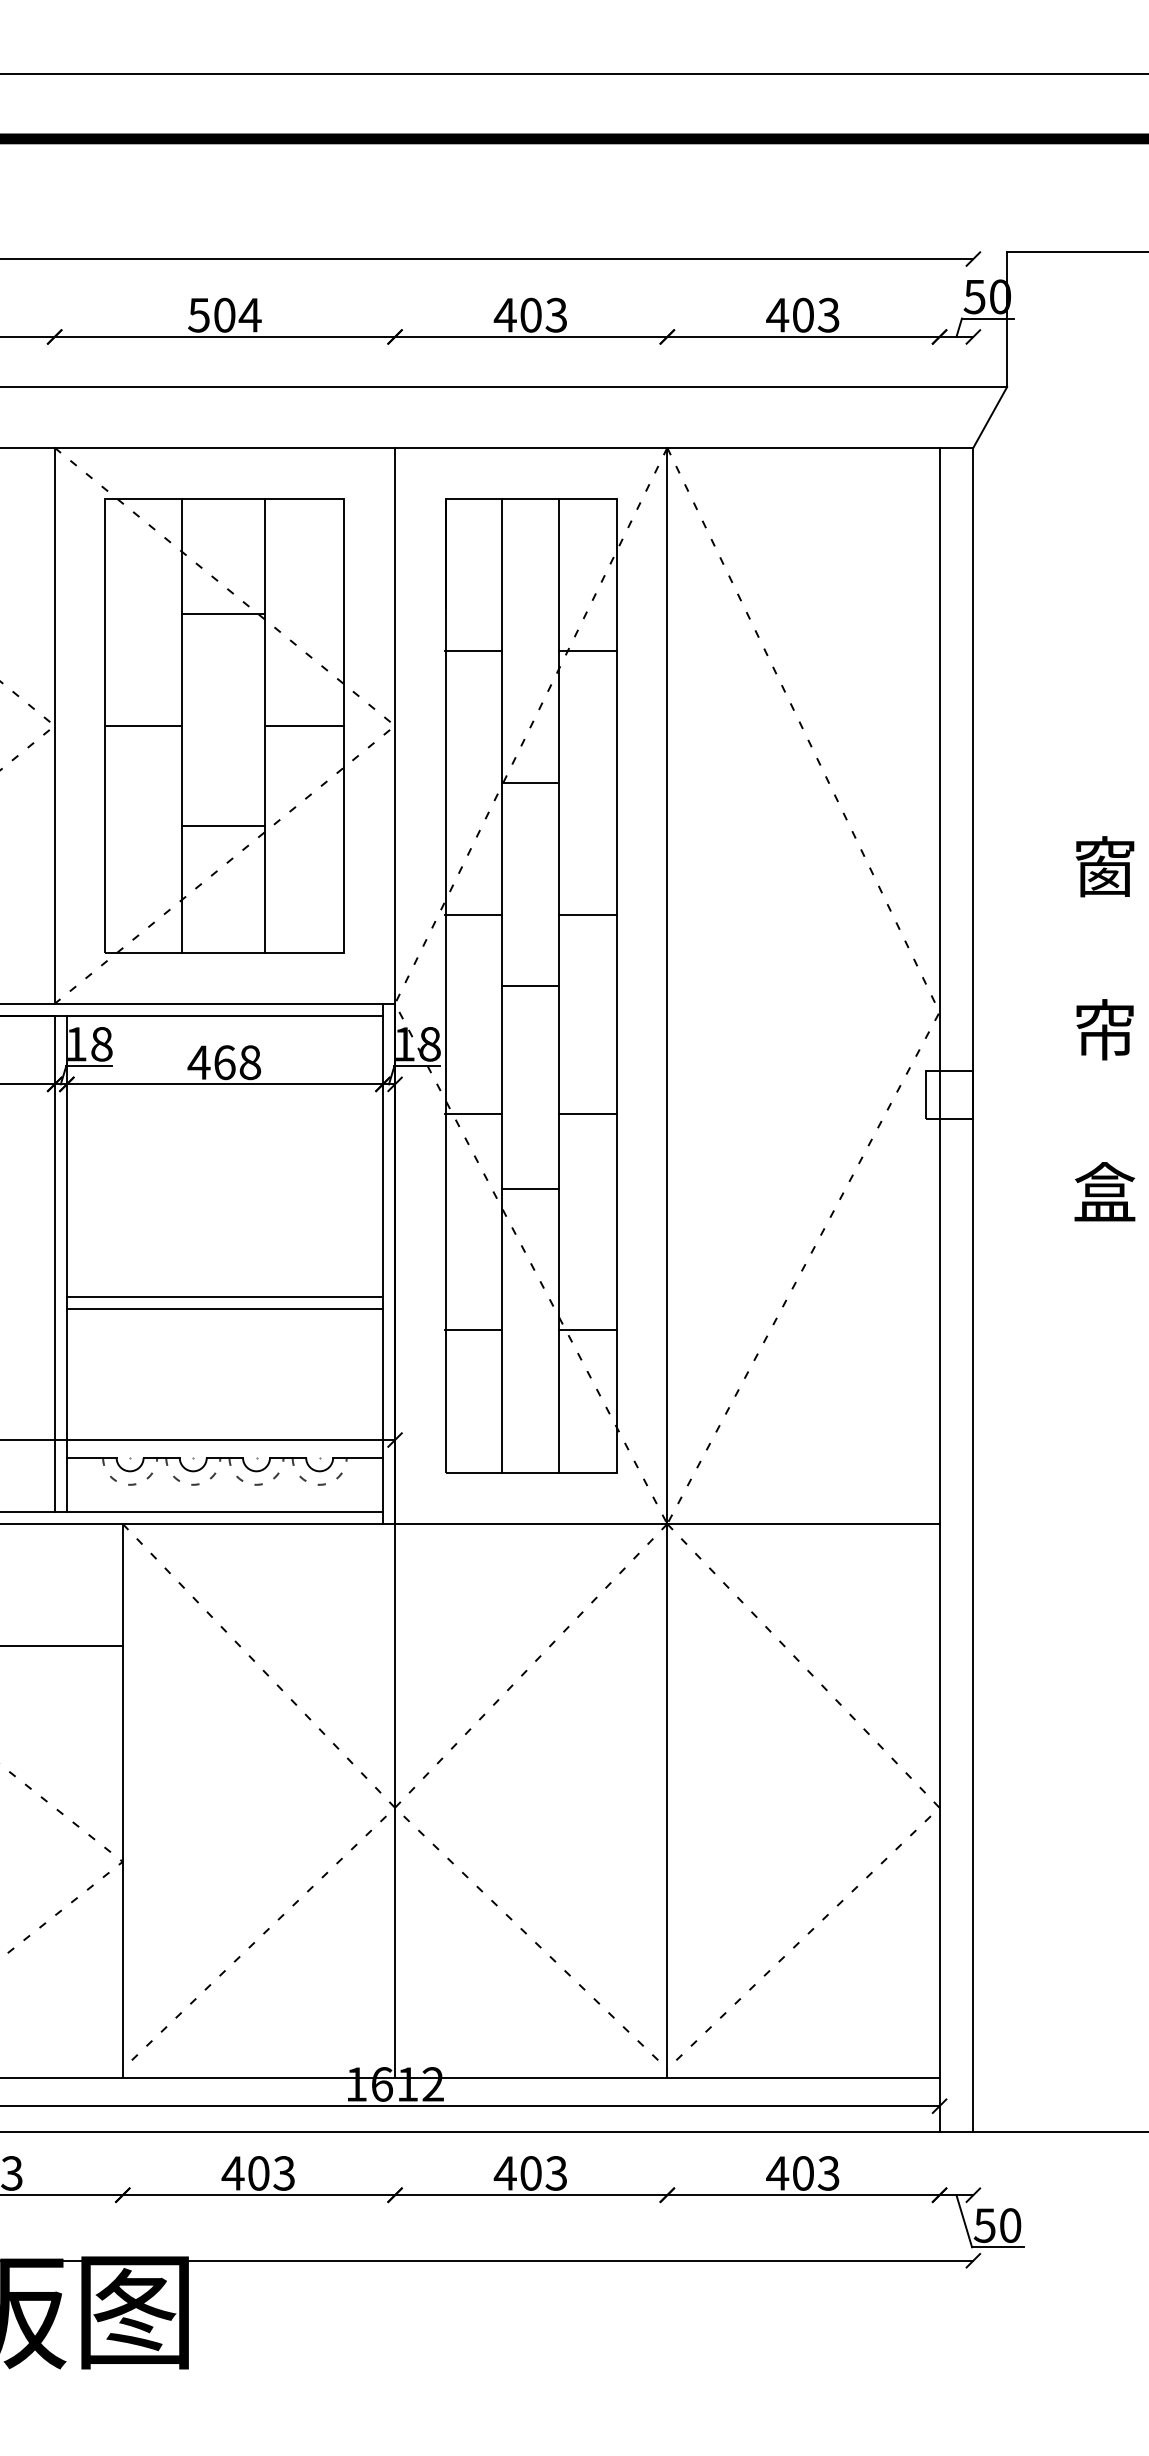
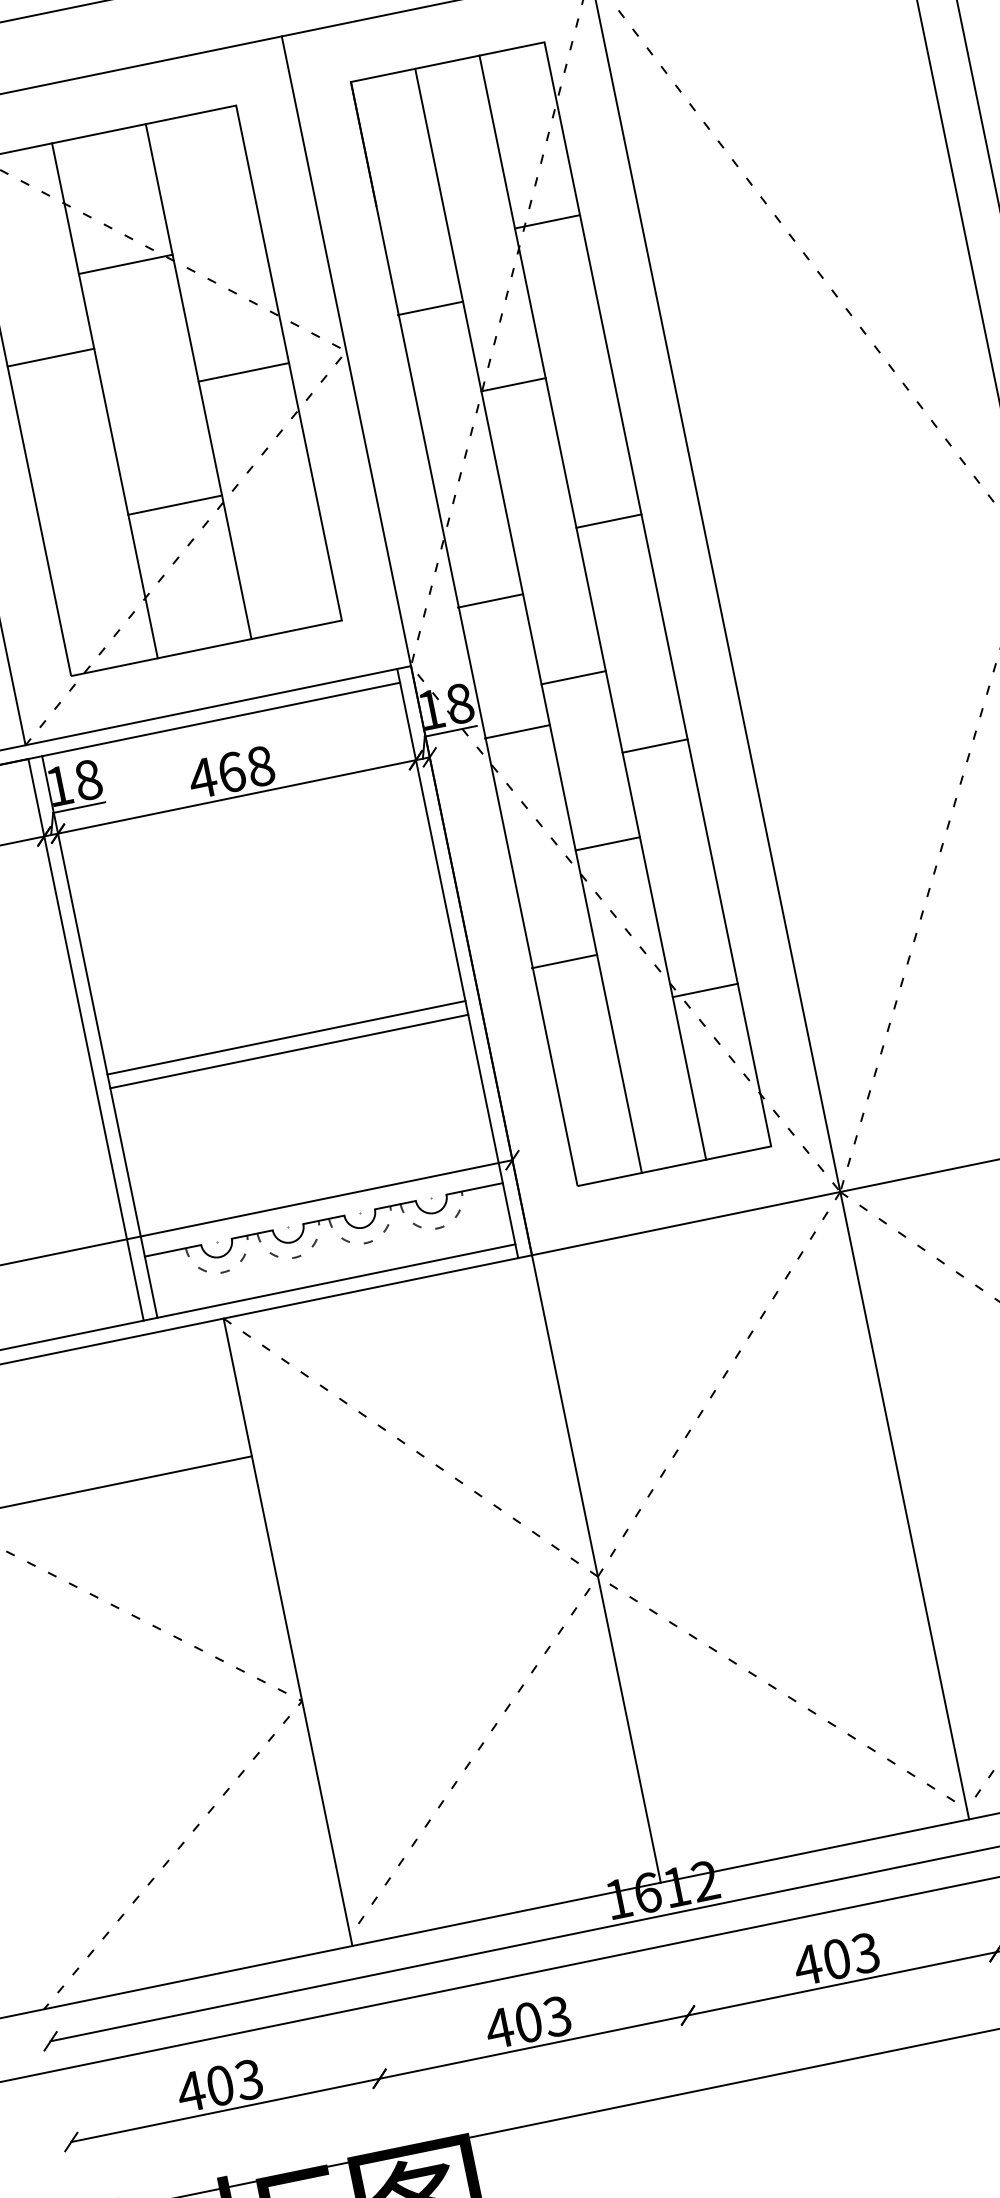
line: (473, 651) -> (430, 308), moved
line: (143, 725) -> (50, 357), moved
line: (473, 915) -> (490, 601), moved
line: (530, 985) -> (573, 677), moved
line: (473, 1113) -> (517, 731), moved
line: (473, 1329) -> (564, 961), moved

